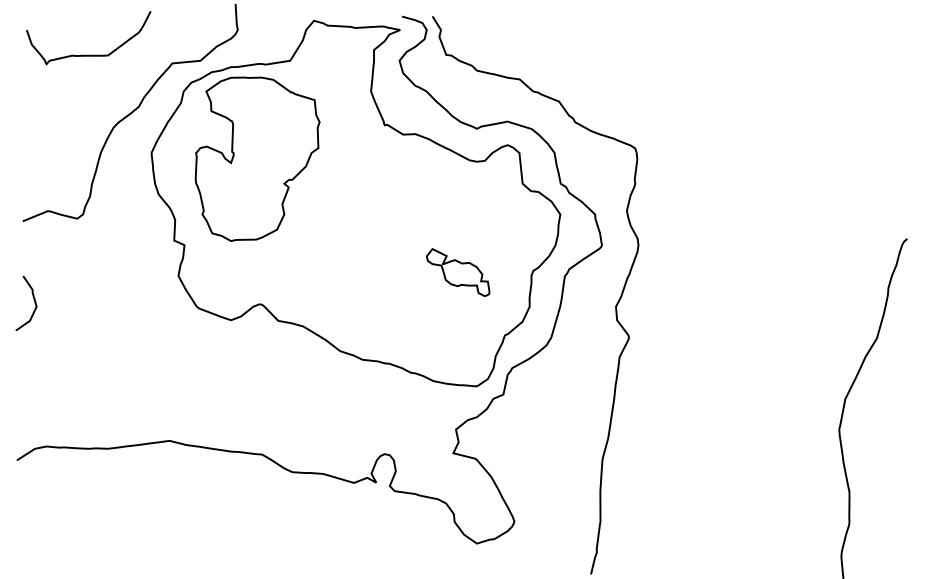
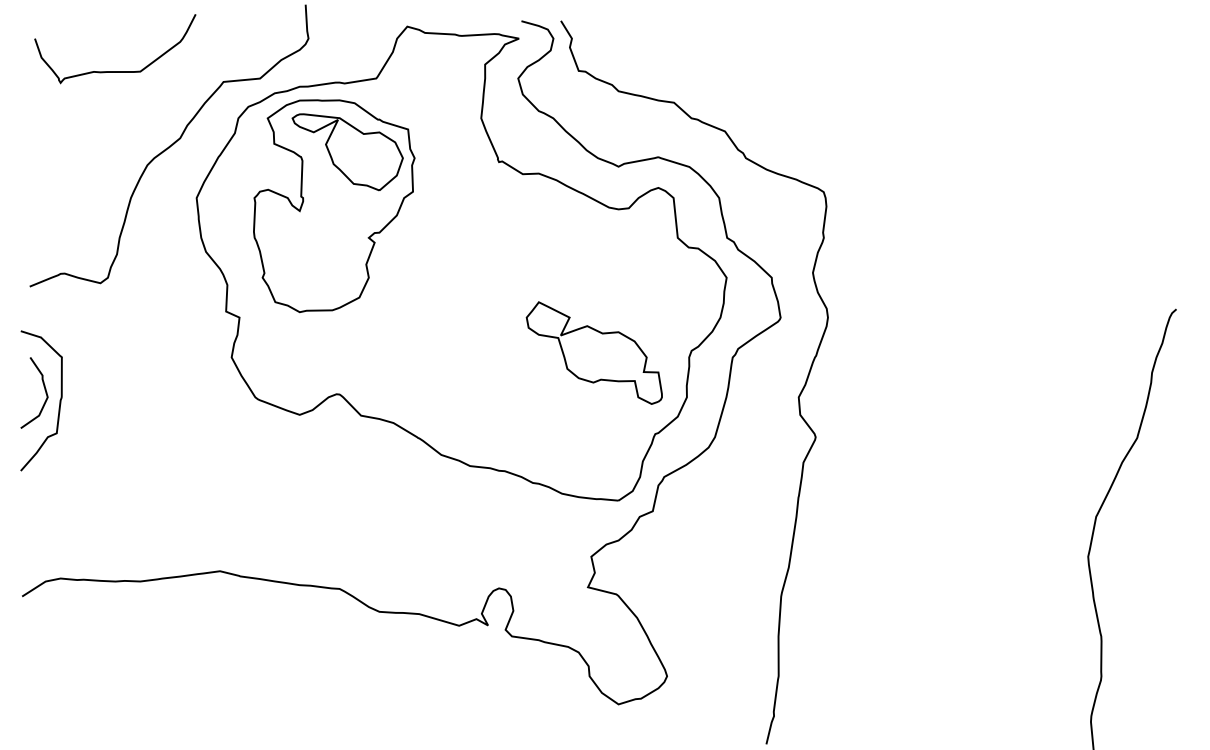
part: (267, 117) -> (347, 152), added
part: (457, 272) -> (593, 352), size x1.67
curve: (45, 309) -> (59, 400), added

